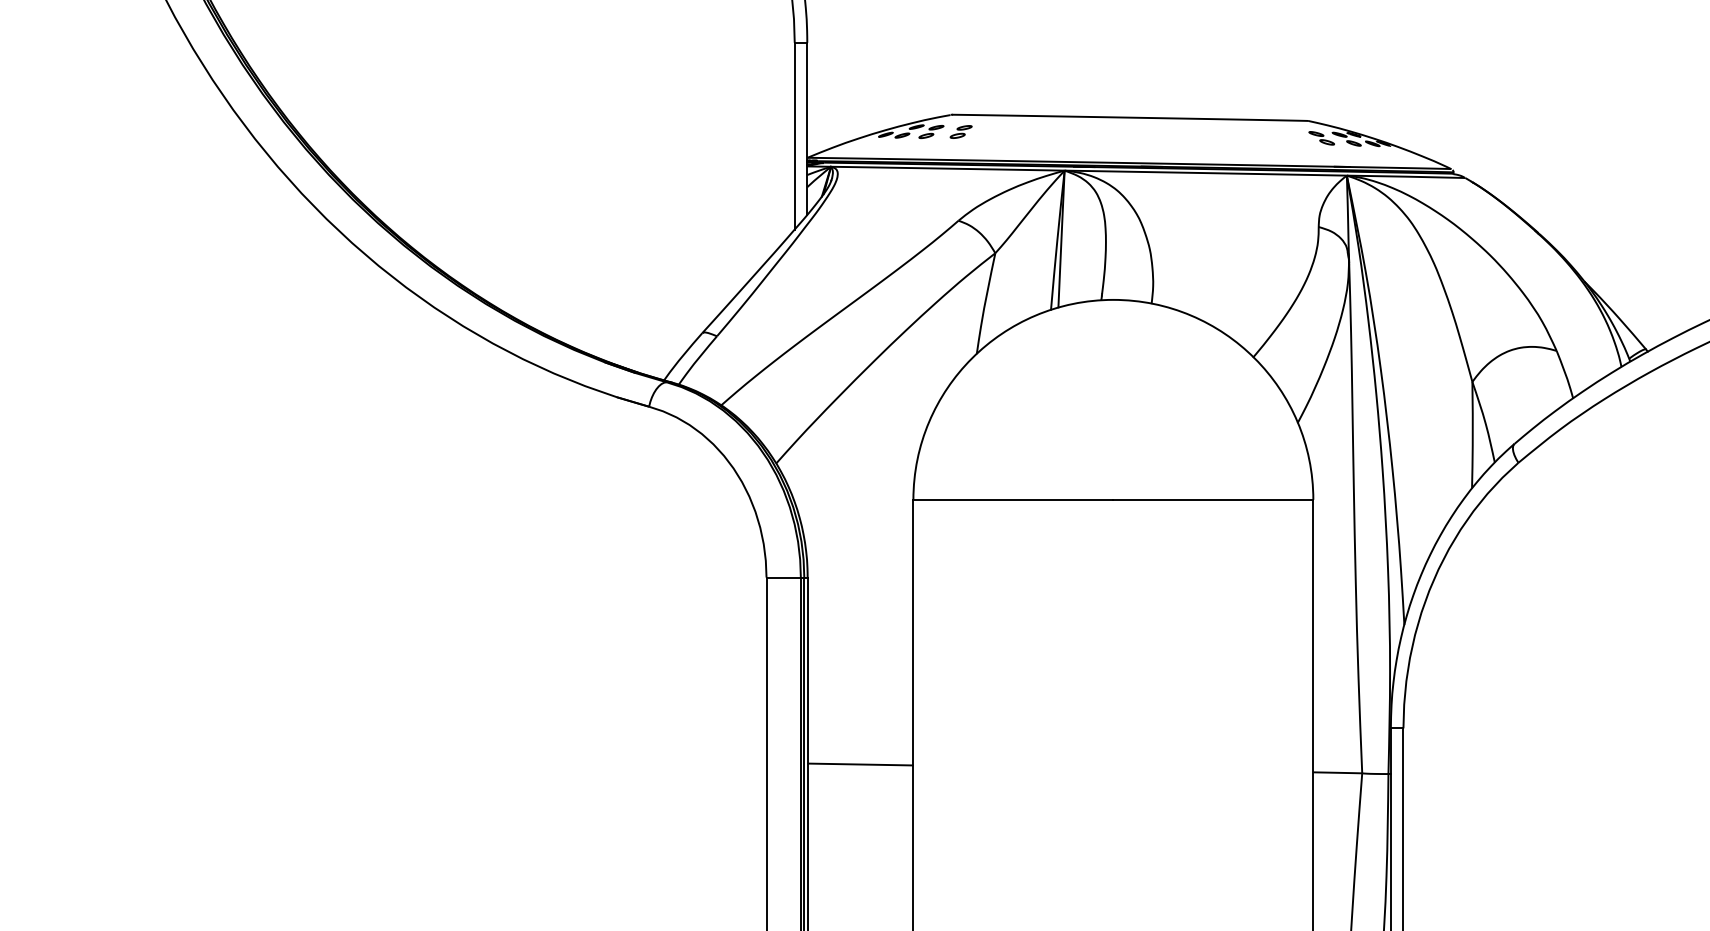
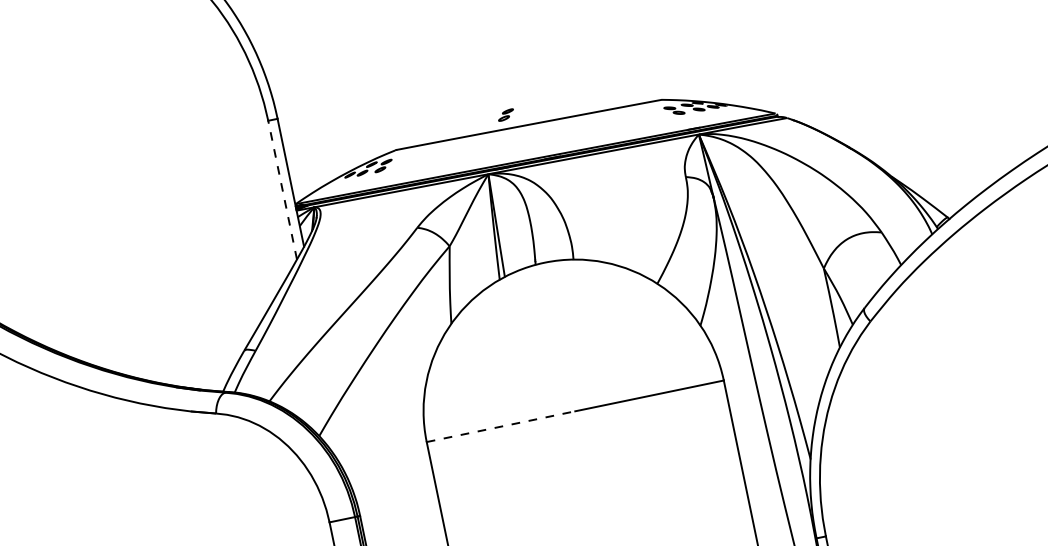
part: (960, 131) -> (505, 114), moved
line: (794, 135) -> (282, 189), solid -> dashed
line: (1013, 499) -> (501, 426), solid -> dashed

